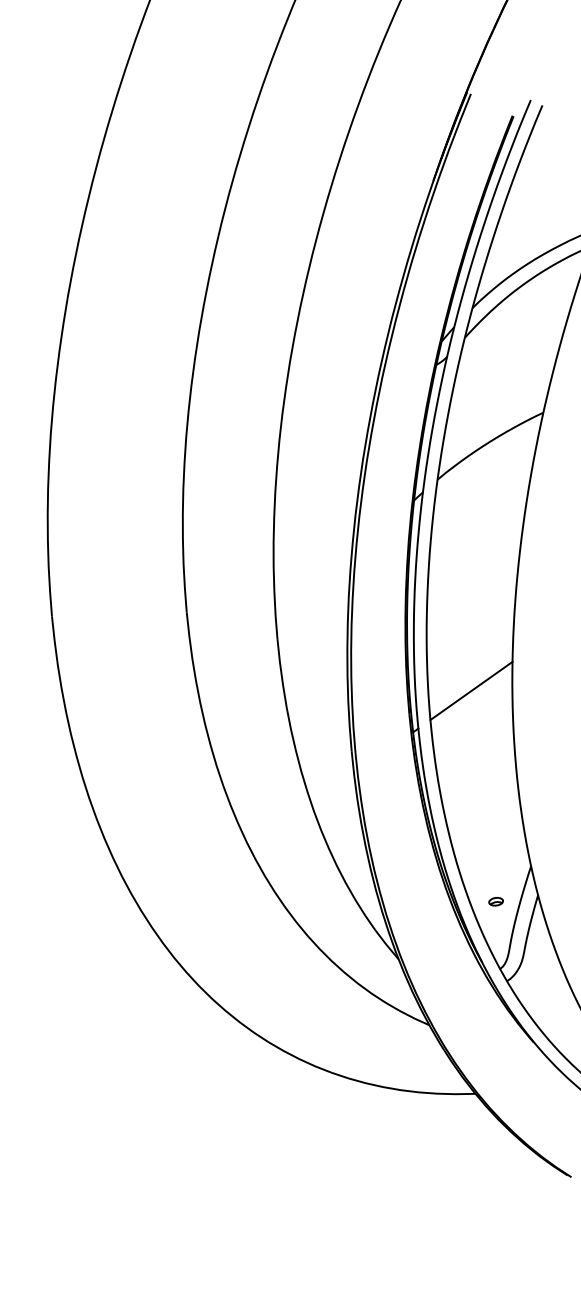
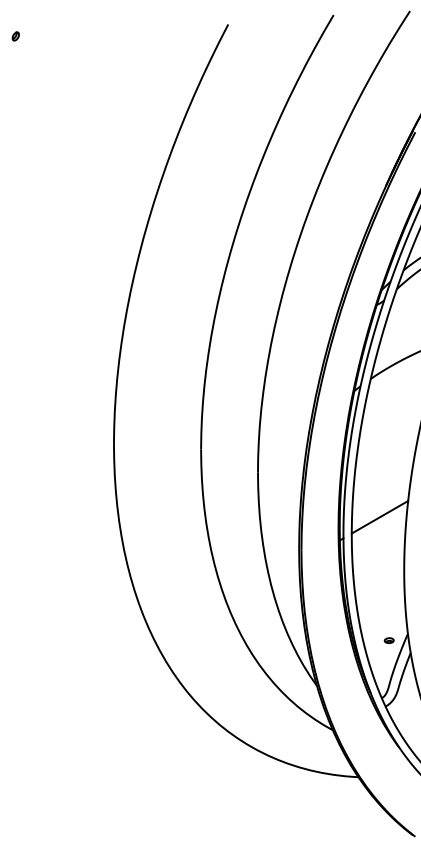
part: (494, 901) -> (388, 640), moved

